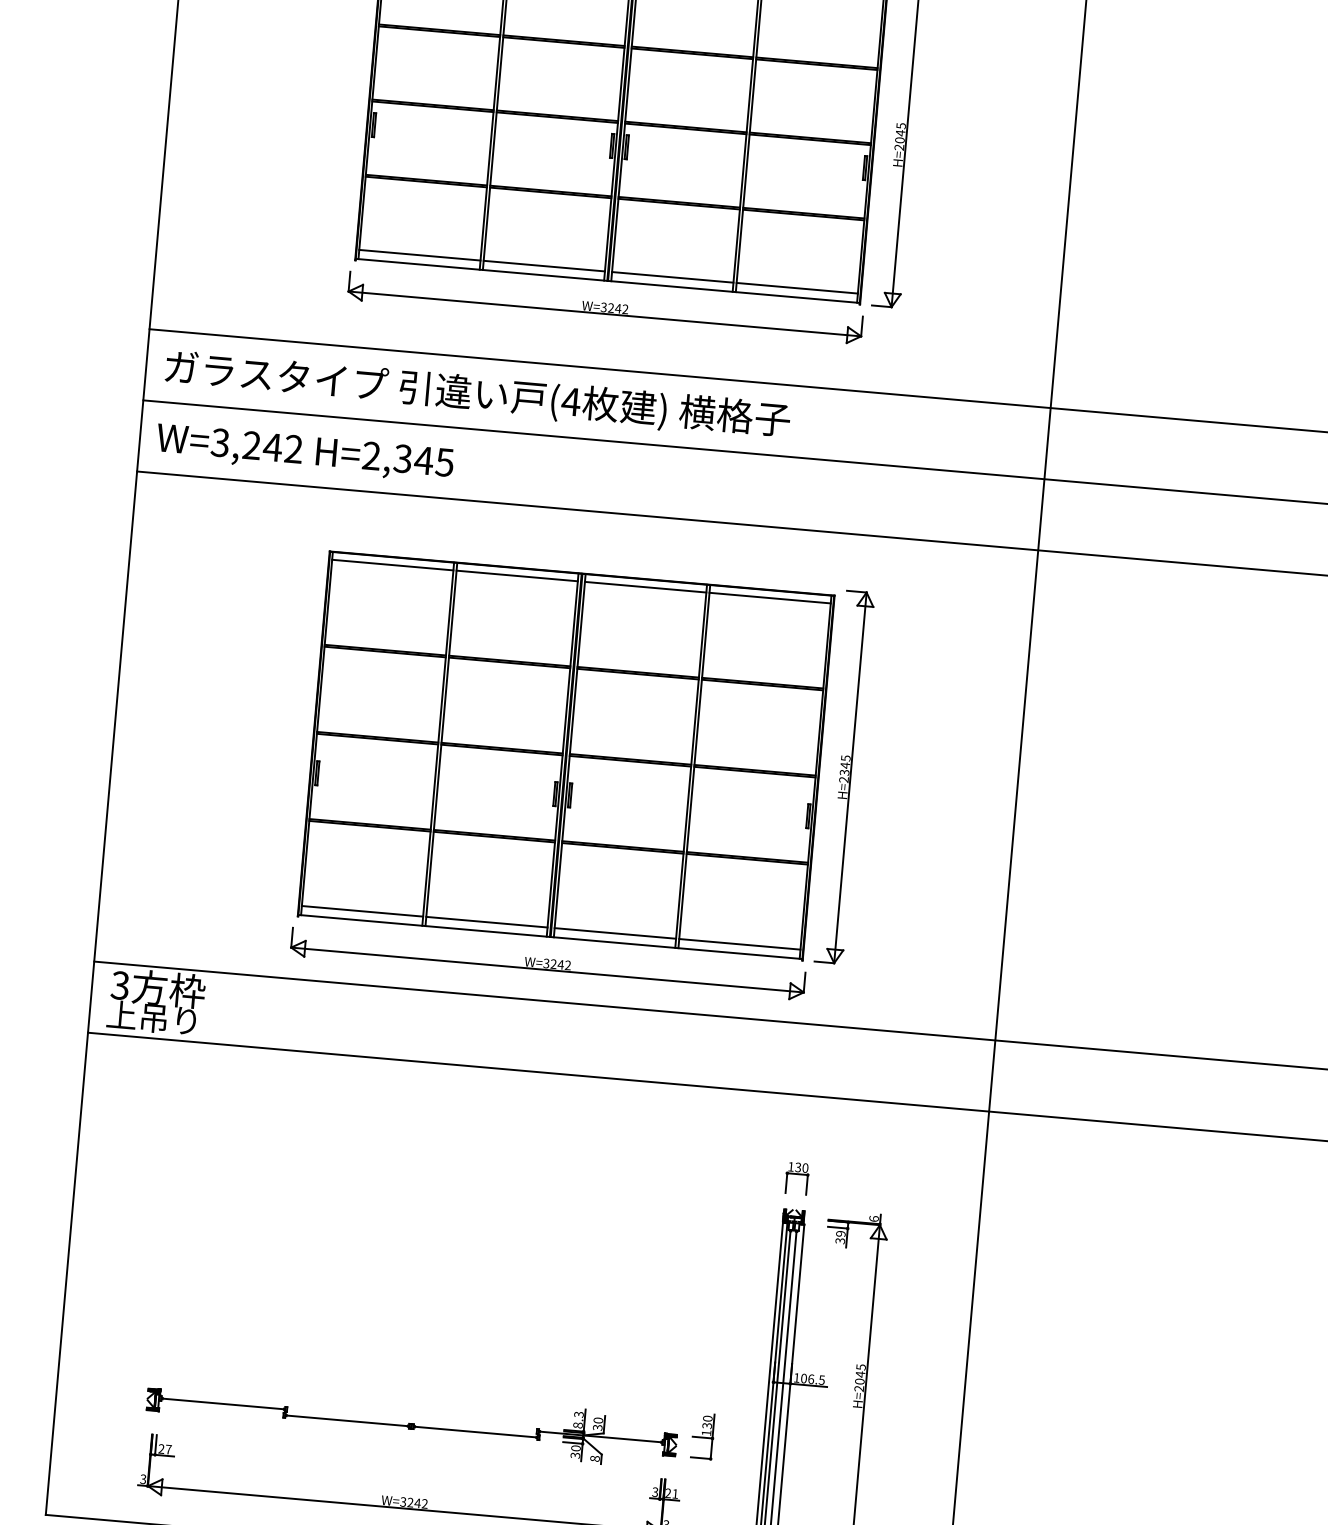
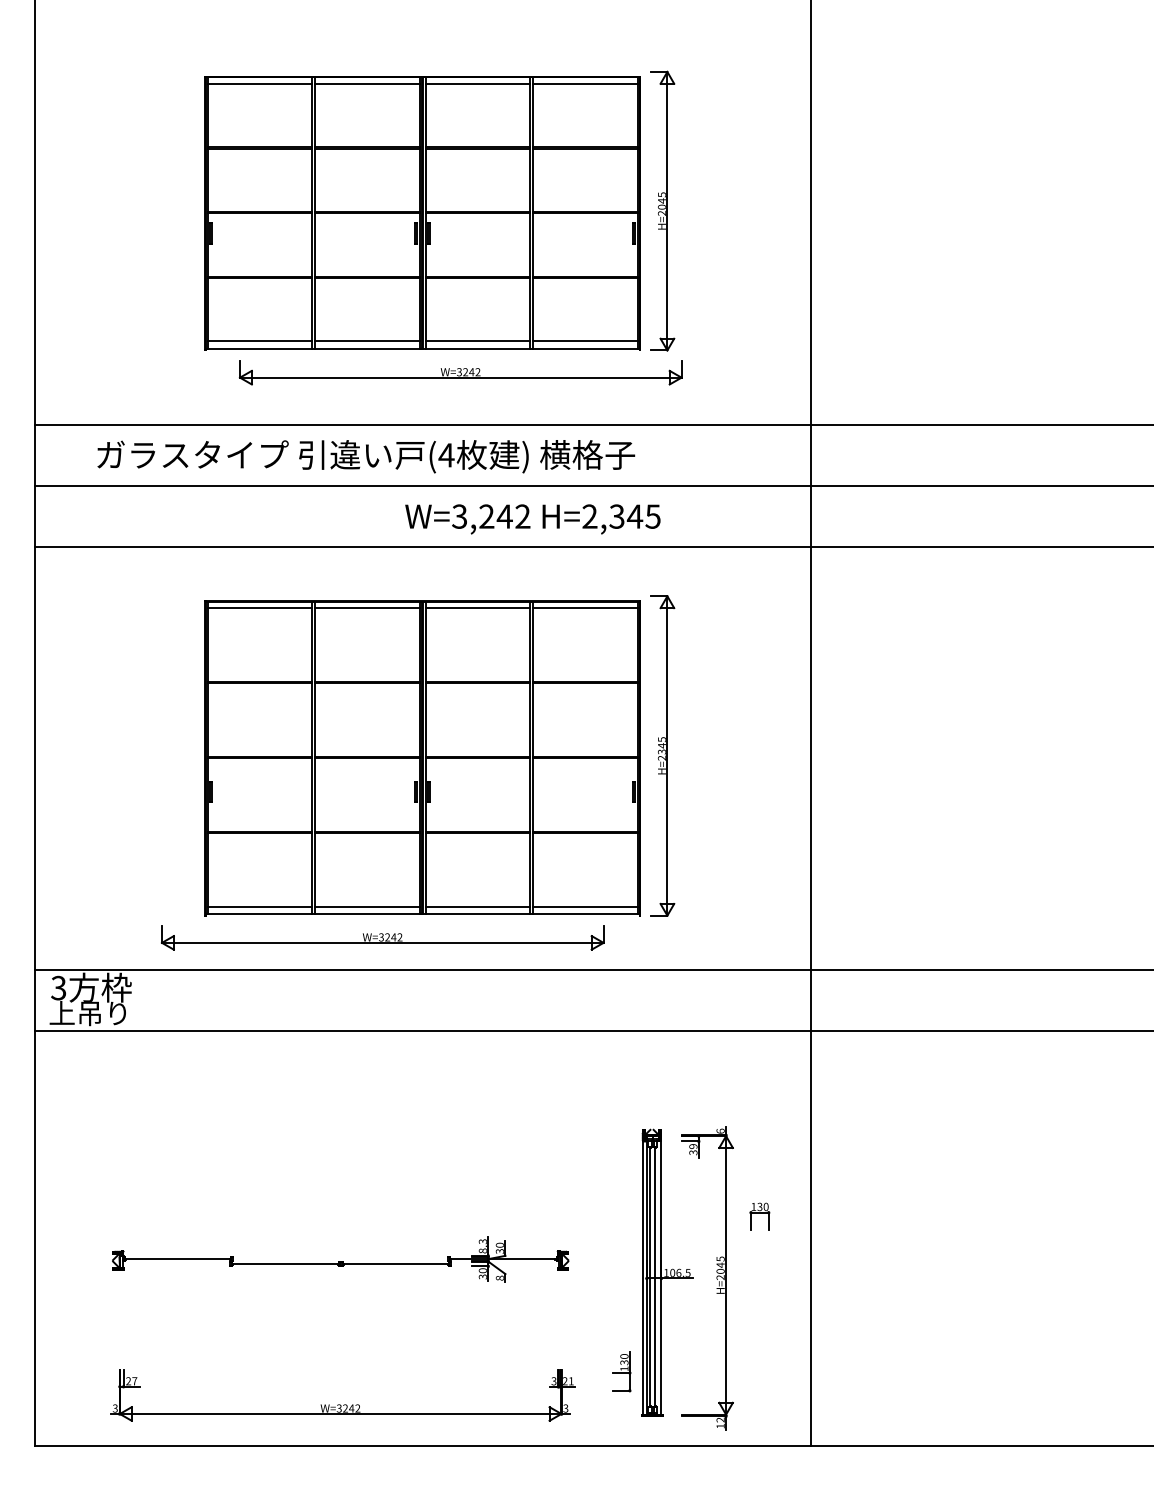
part: (605, 307) -> (460, 372), moved
text: (478, 395) -> (366, 456), moved
text: (304, 453) -> (532, 519), moved
part: (547, 963) -> (382, 937), moved
part: (796, 1178) -> (759, 1216), moved
part: (411, 1420) -> (340, 1259), moved
part: (702, 1435) -> (621, 1371), moved

